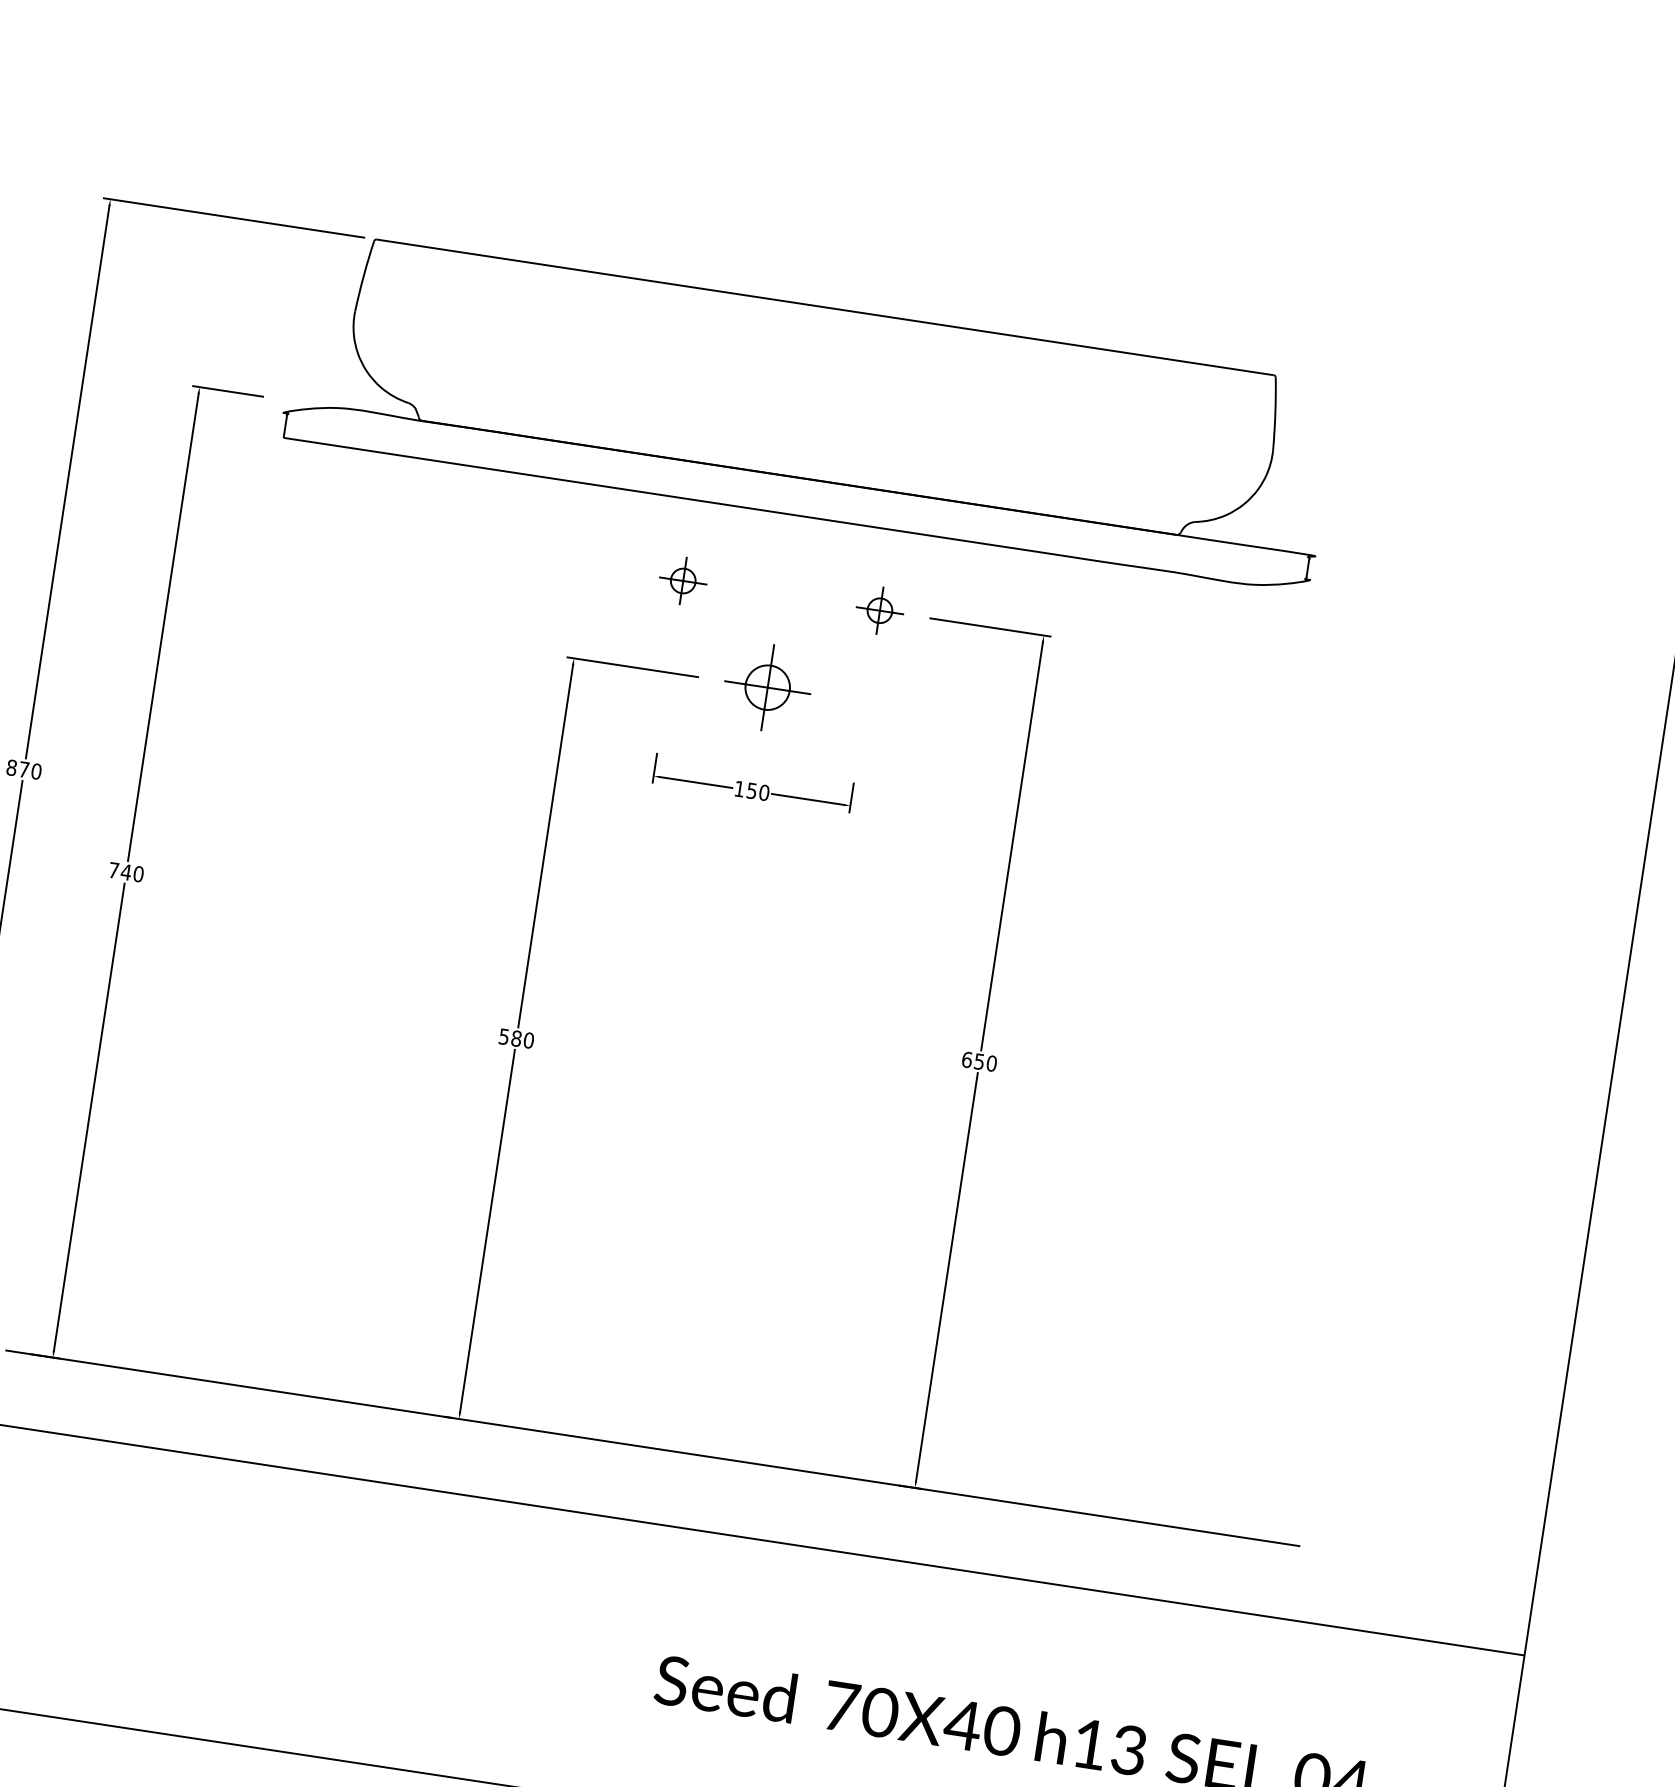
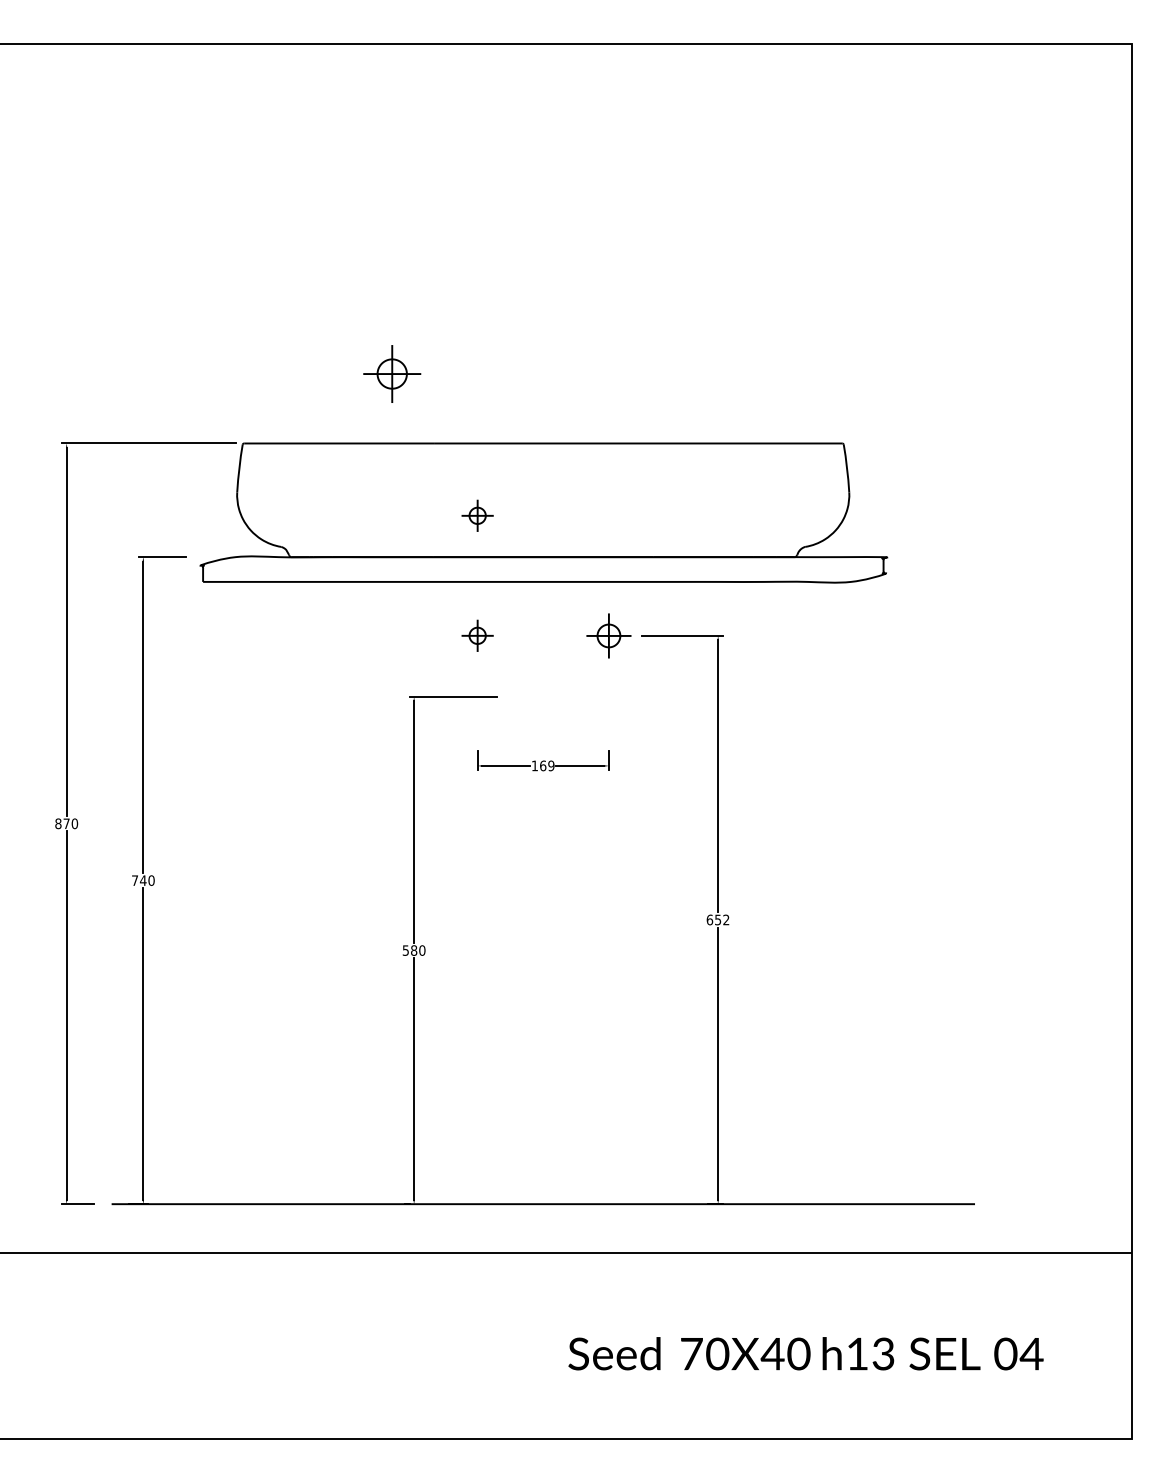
part: (710, 400) -> (477, 515), added
part: (879, 610) -> (608, 635), size x1.4
part: (768, 686) -> (392, 373), moved
text: (758, 791) -> (547, 765), 150 -> 169
text: (992, 1062) -> (726, 919), 650 -> 652

